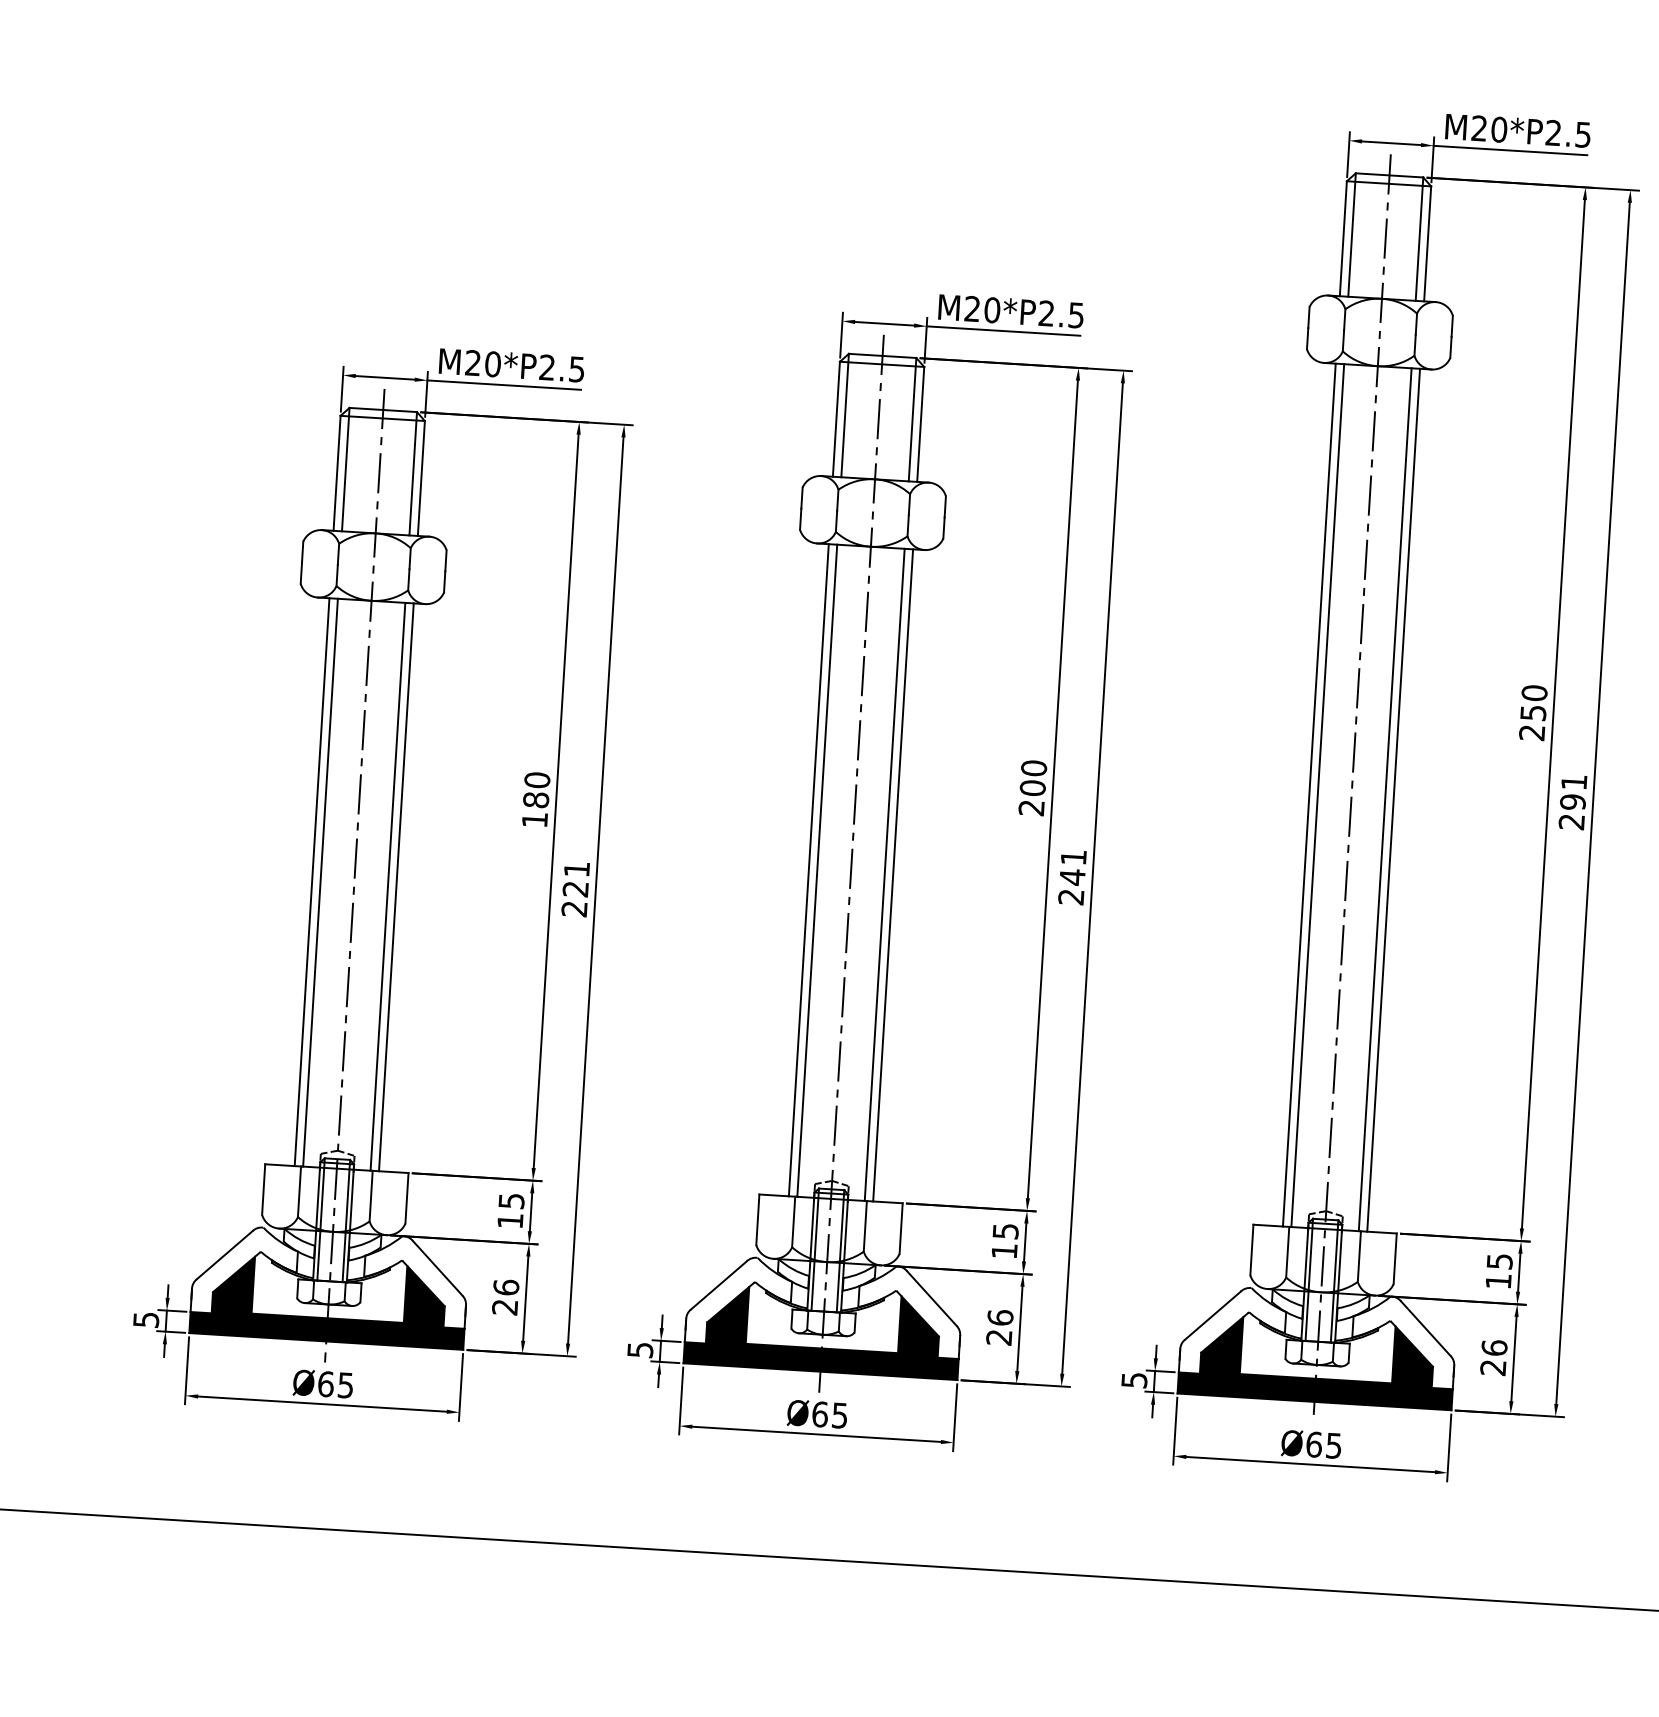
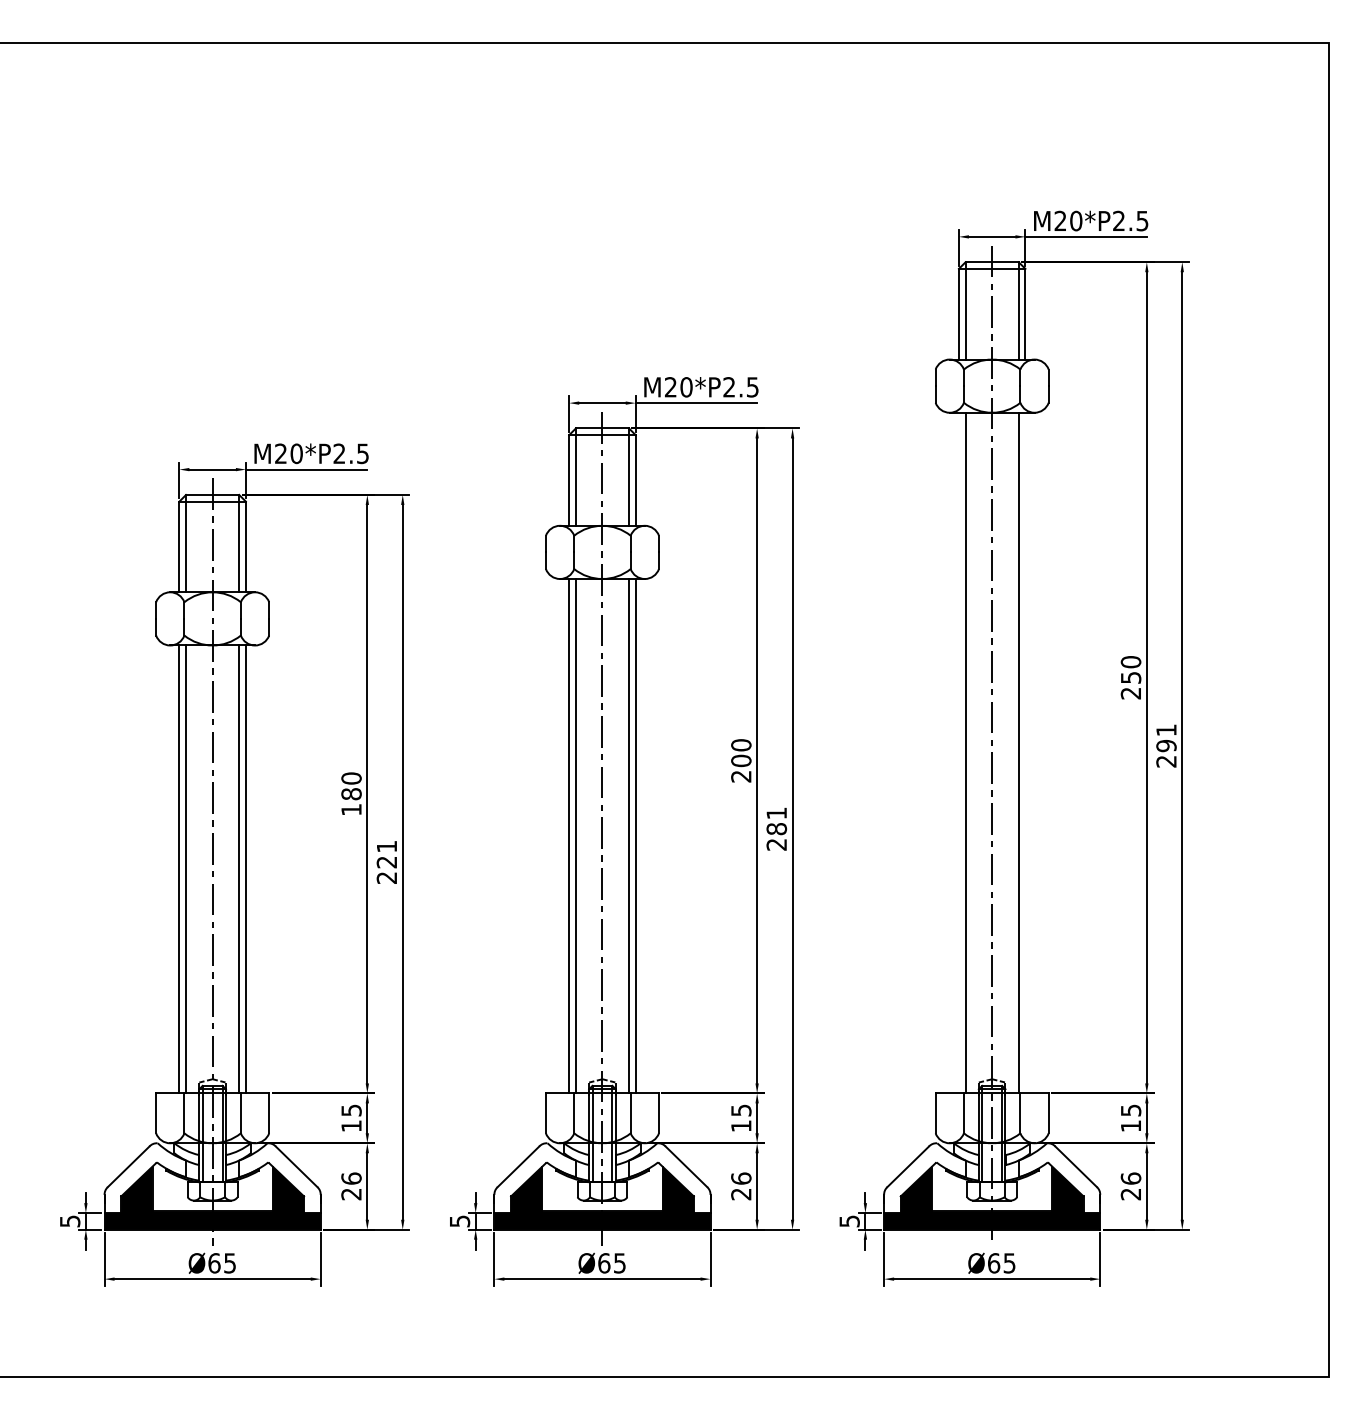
line: (1308, 794) -> (958, 752), removed
line: (1393, 799) -> (1025, 752), removed
text: (1072, 876) -> (776, 828), 241 -> 281

